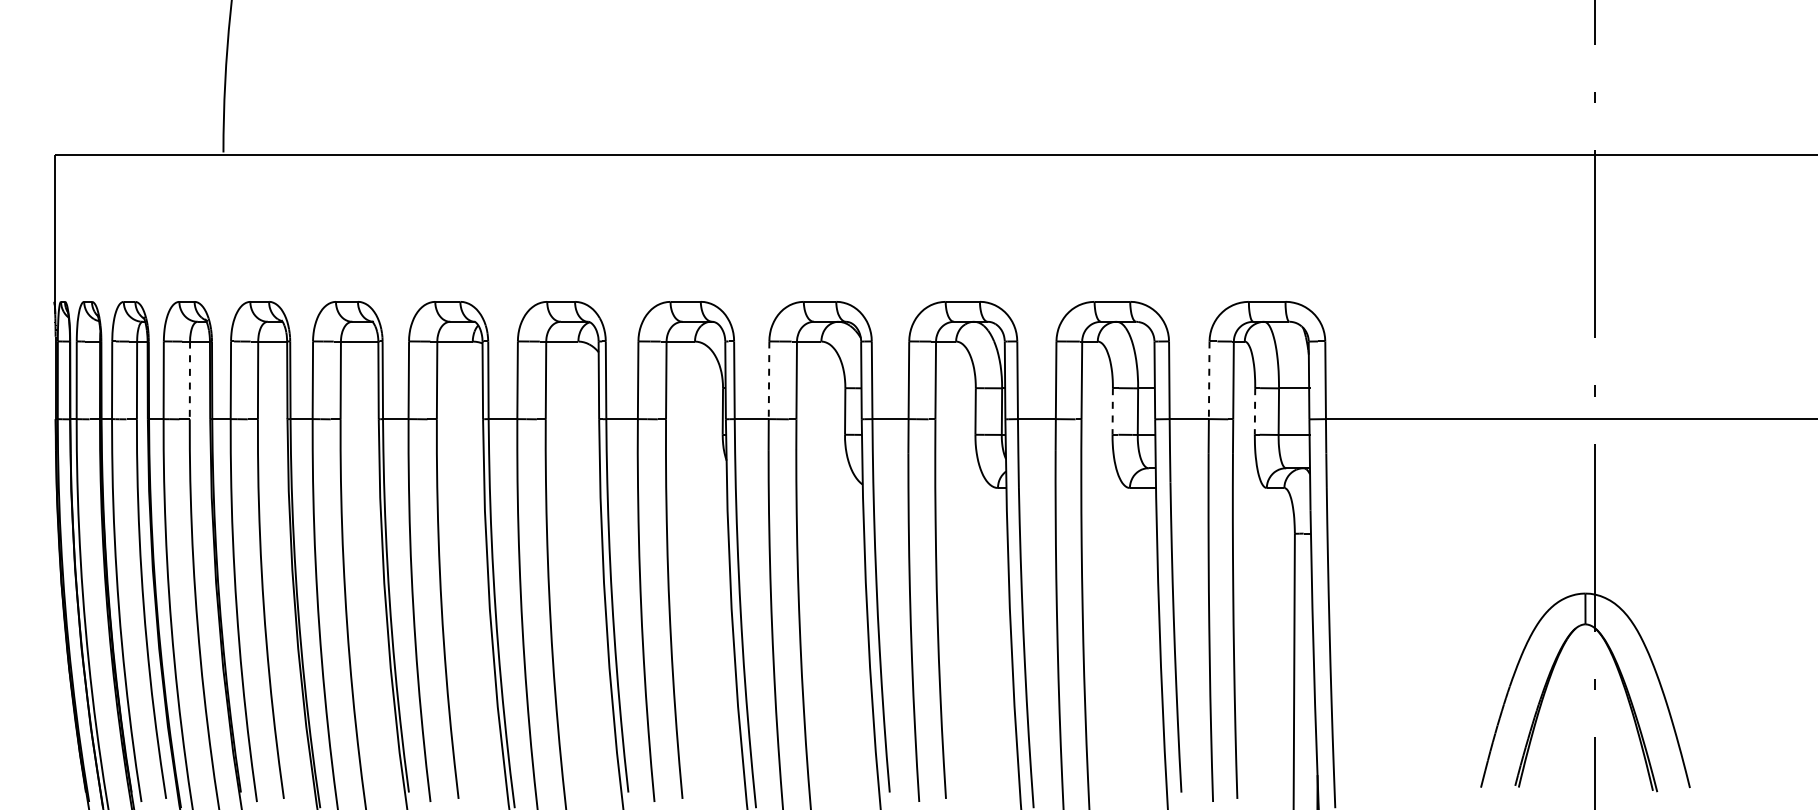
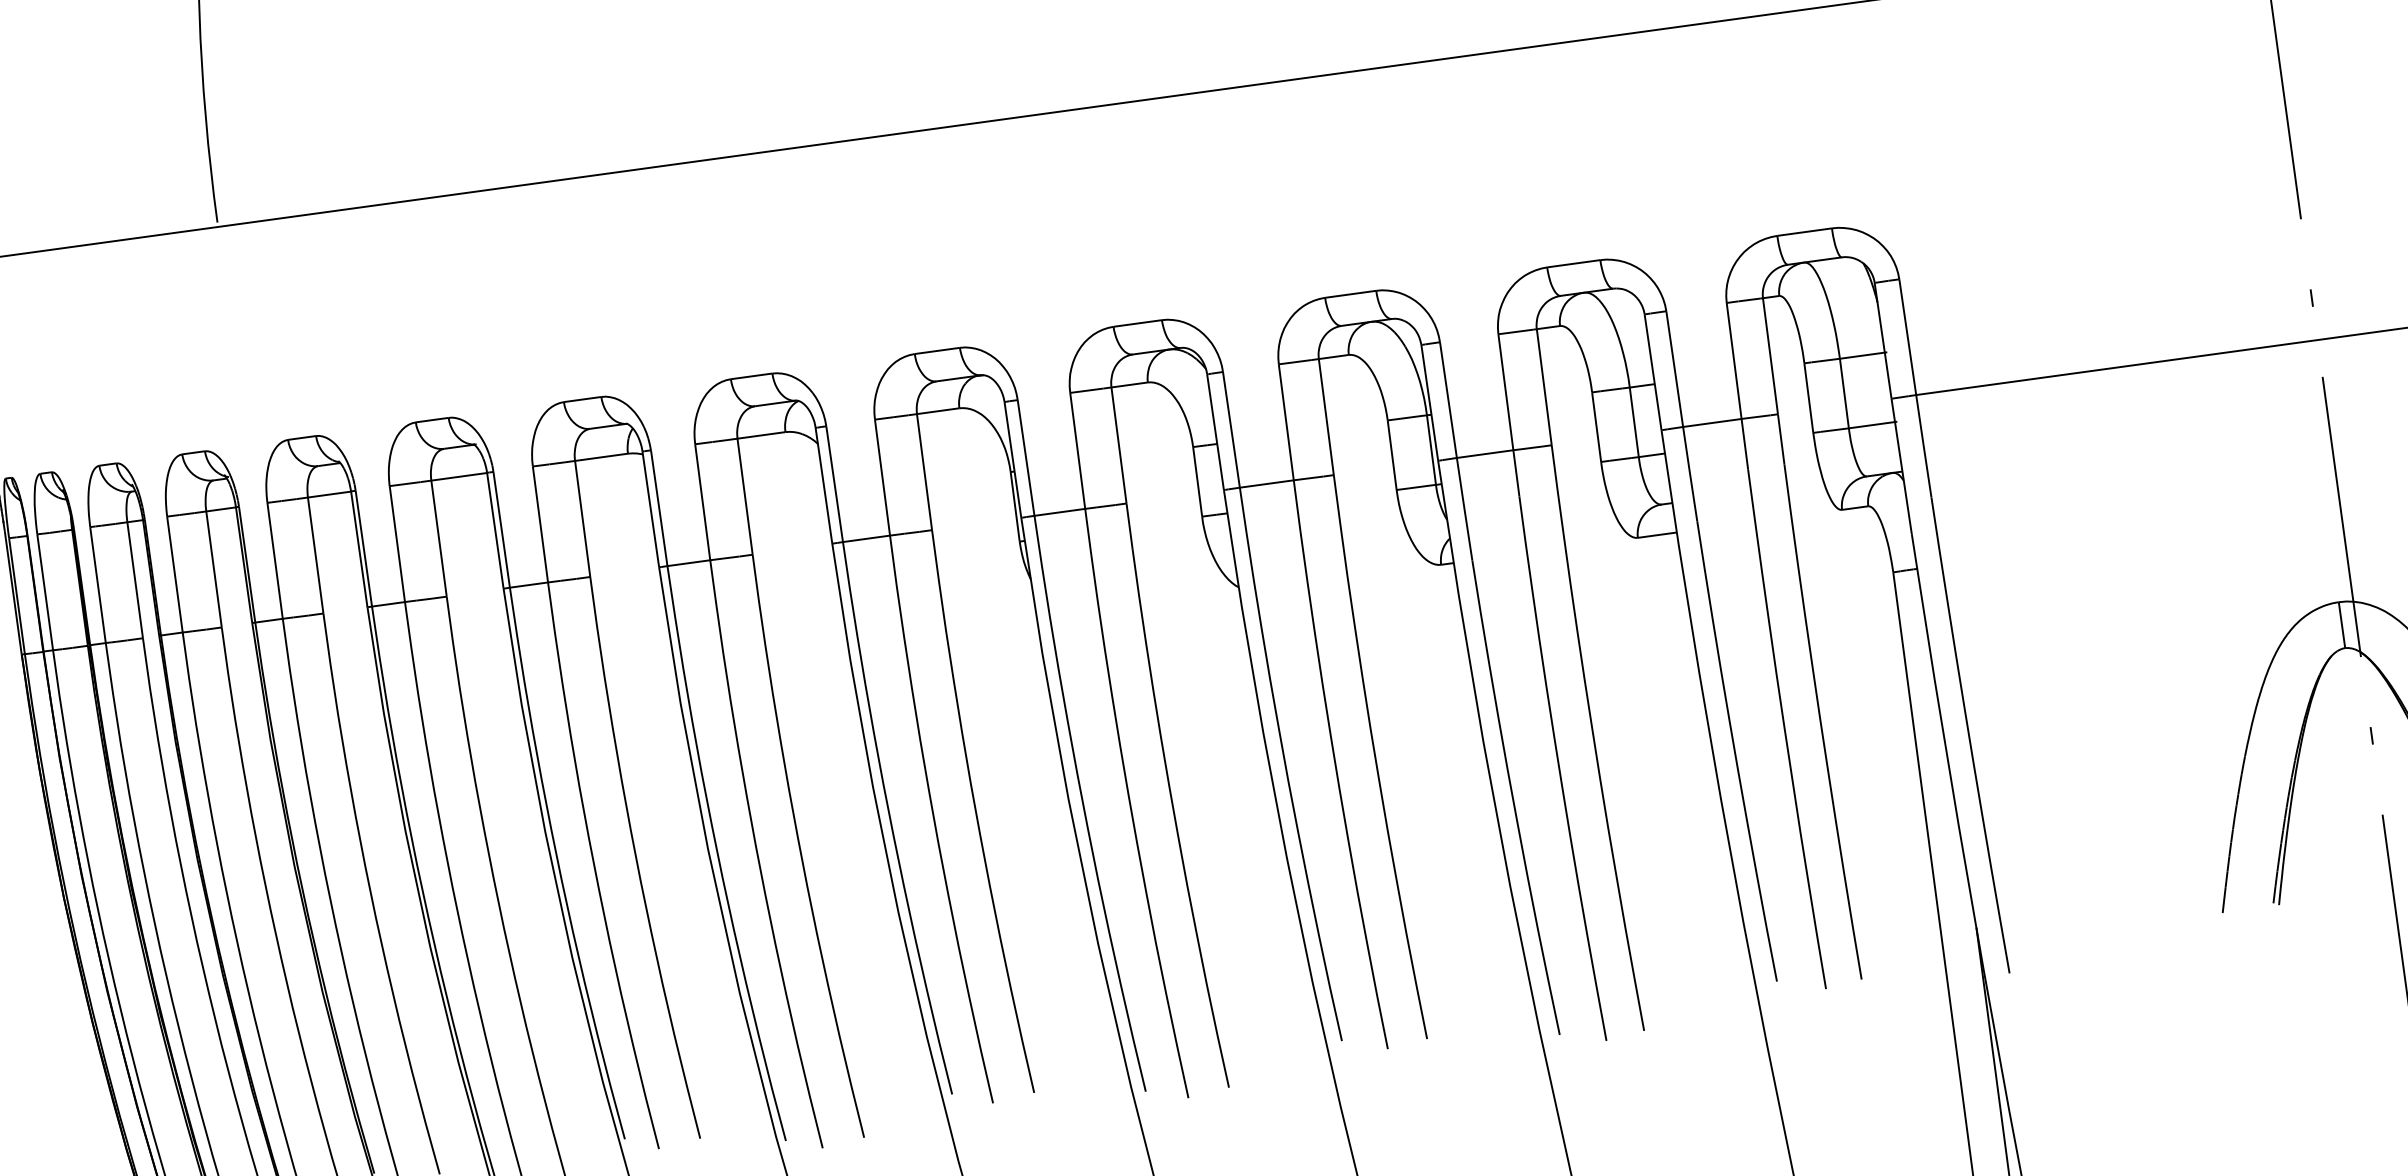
line: (189, 380) -> (213, 569), dashed -> solid
line: (769, 380) -> (1078, 451), dashed -> solid
line: (1209, 380) -> (1734, 361), dashed -> solid
line: (1112, 411) -> (1596, 427), dashed -> solid
line: (1255, 411) -> (1809, 398), dashed -> solid

